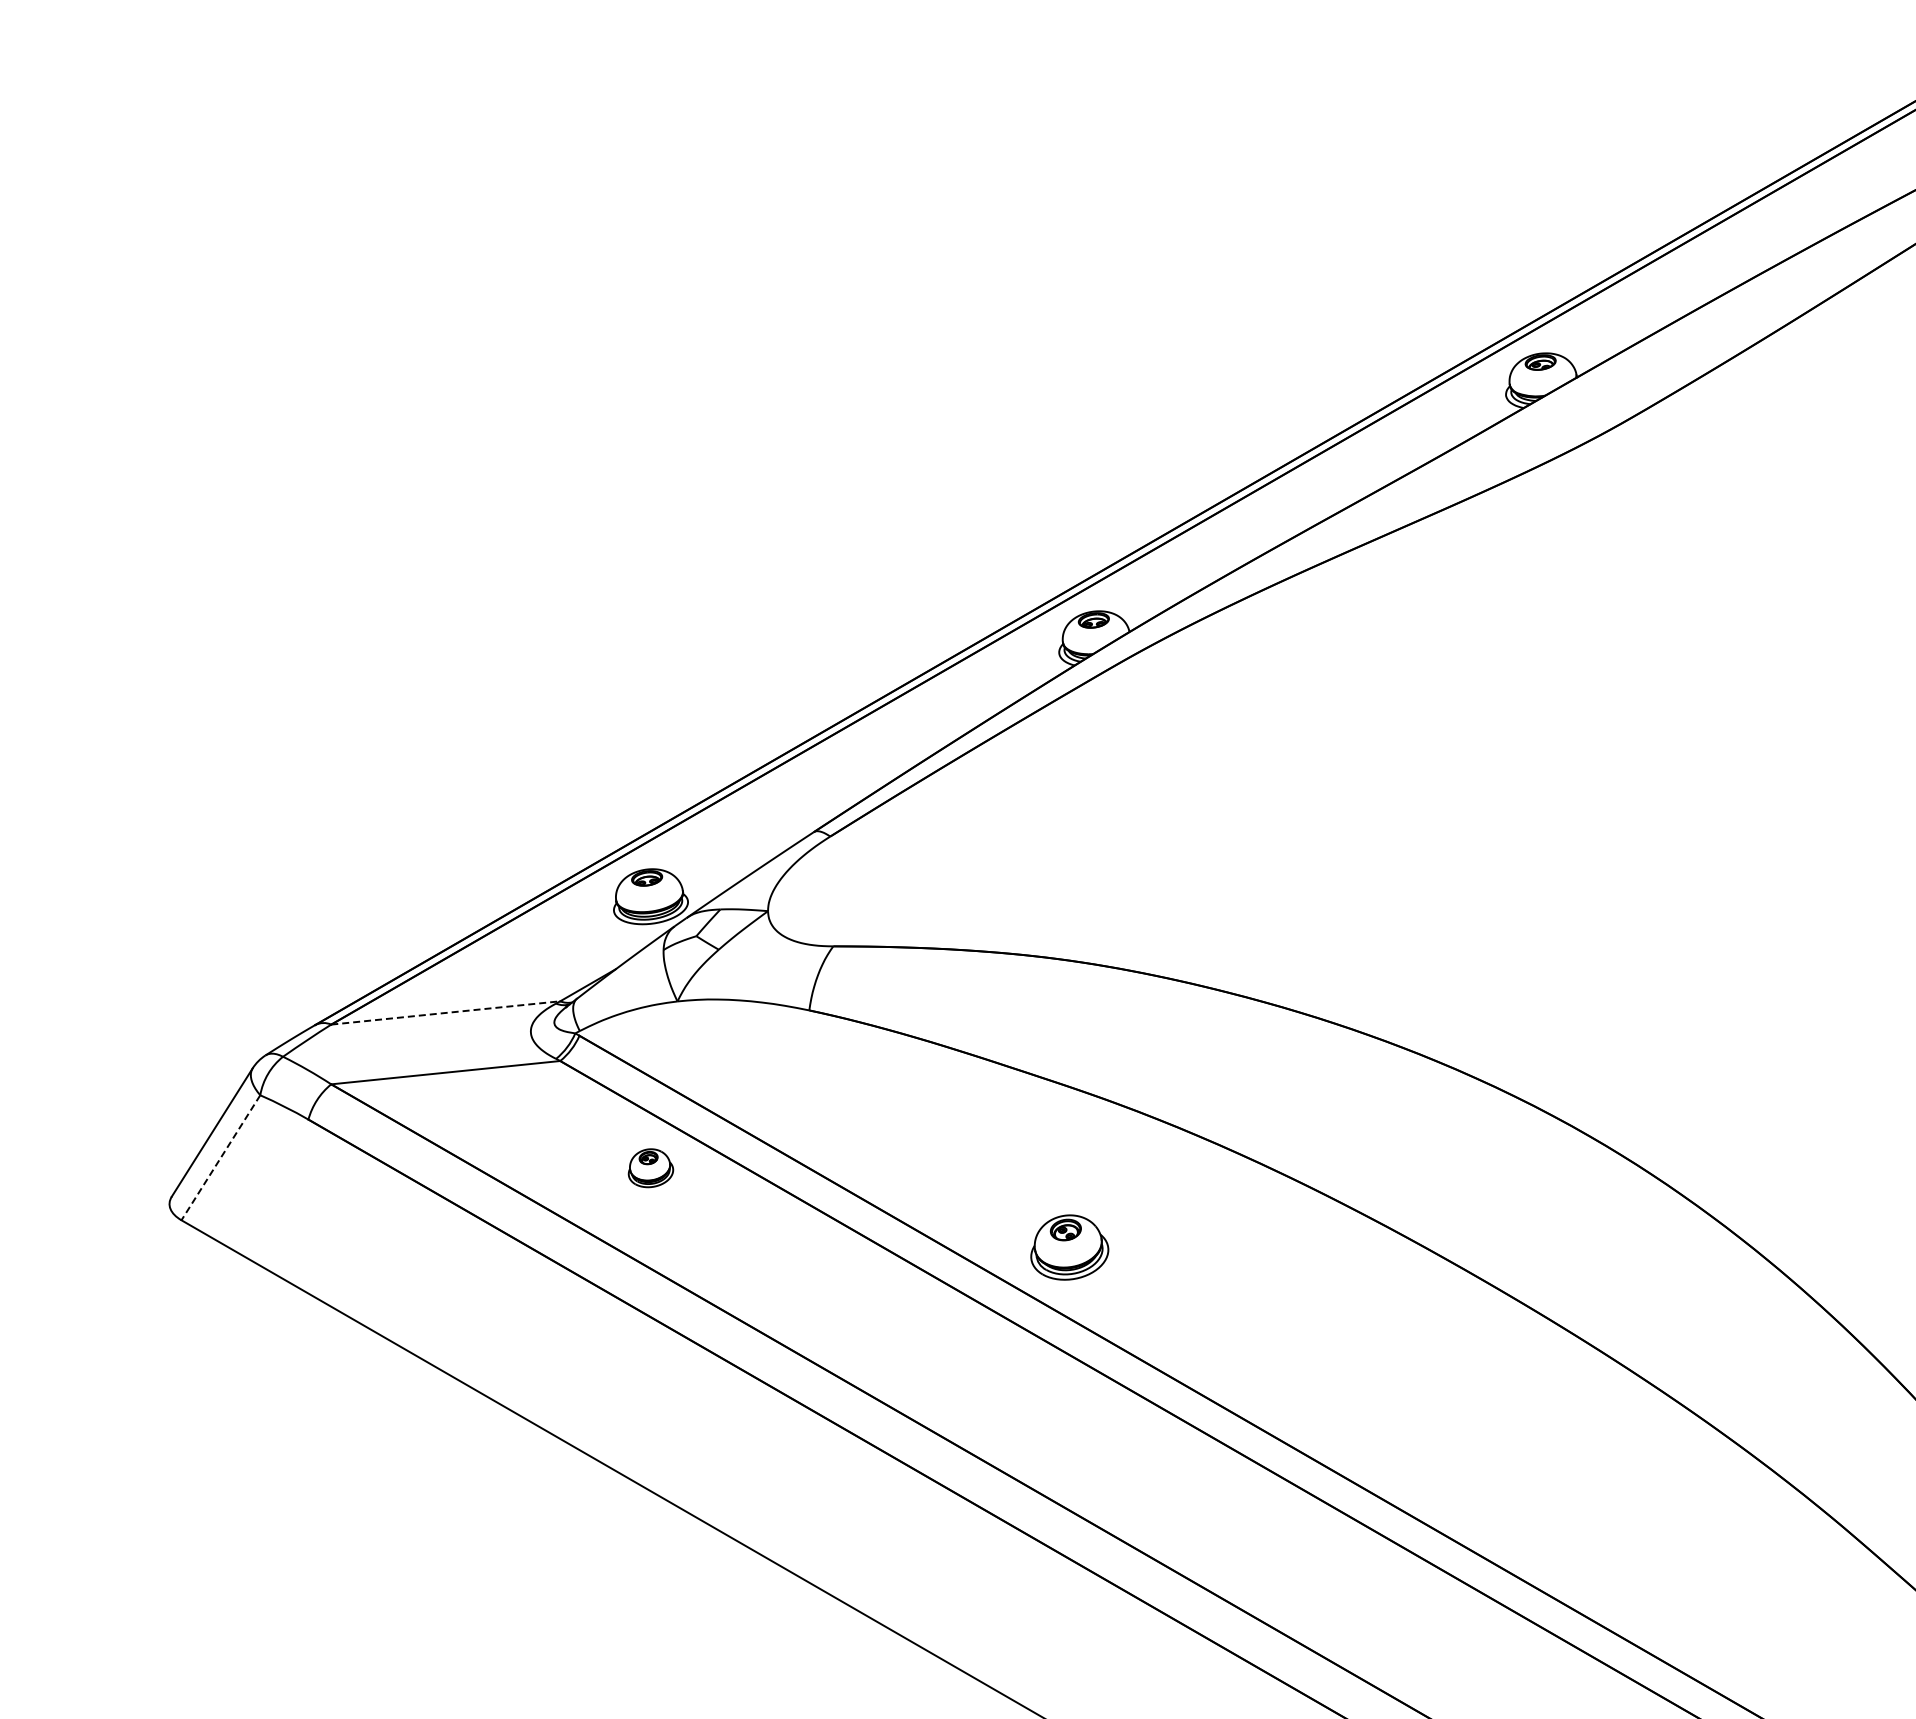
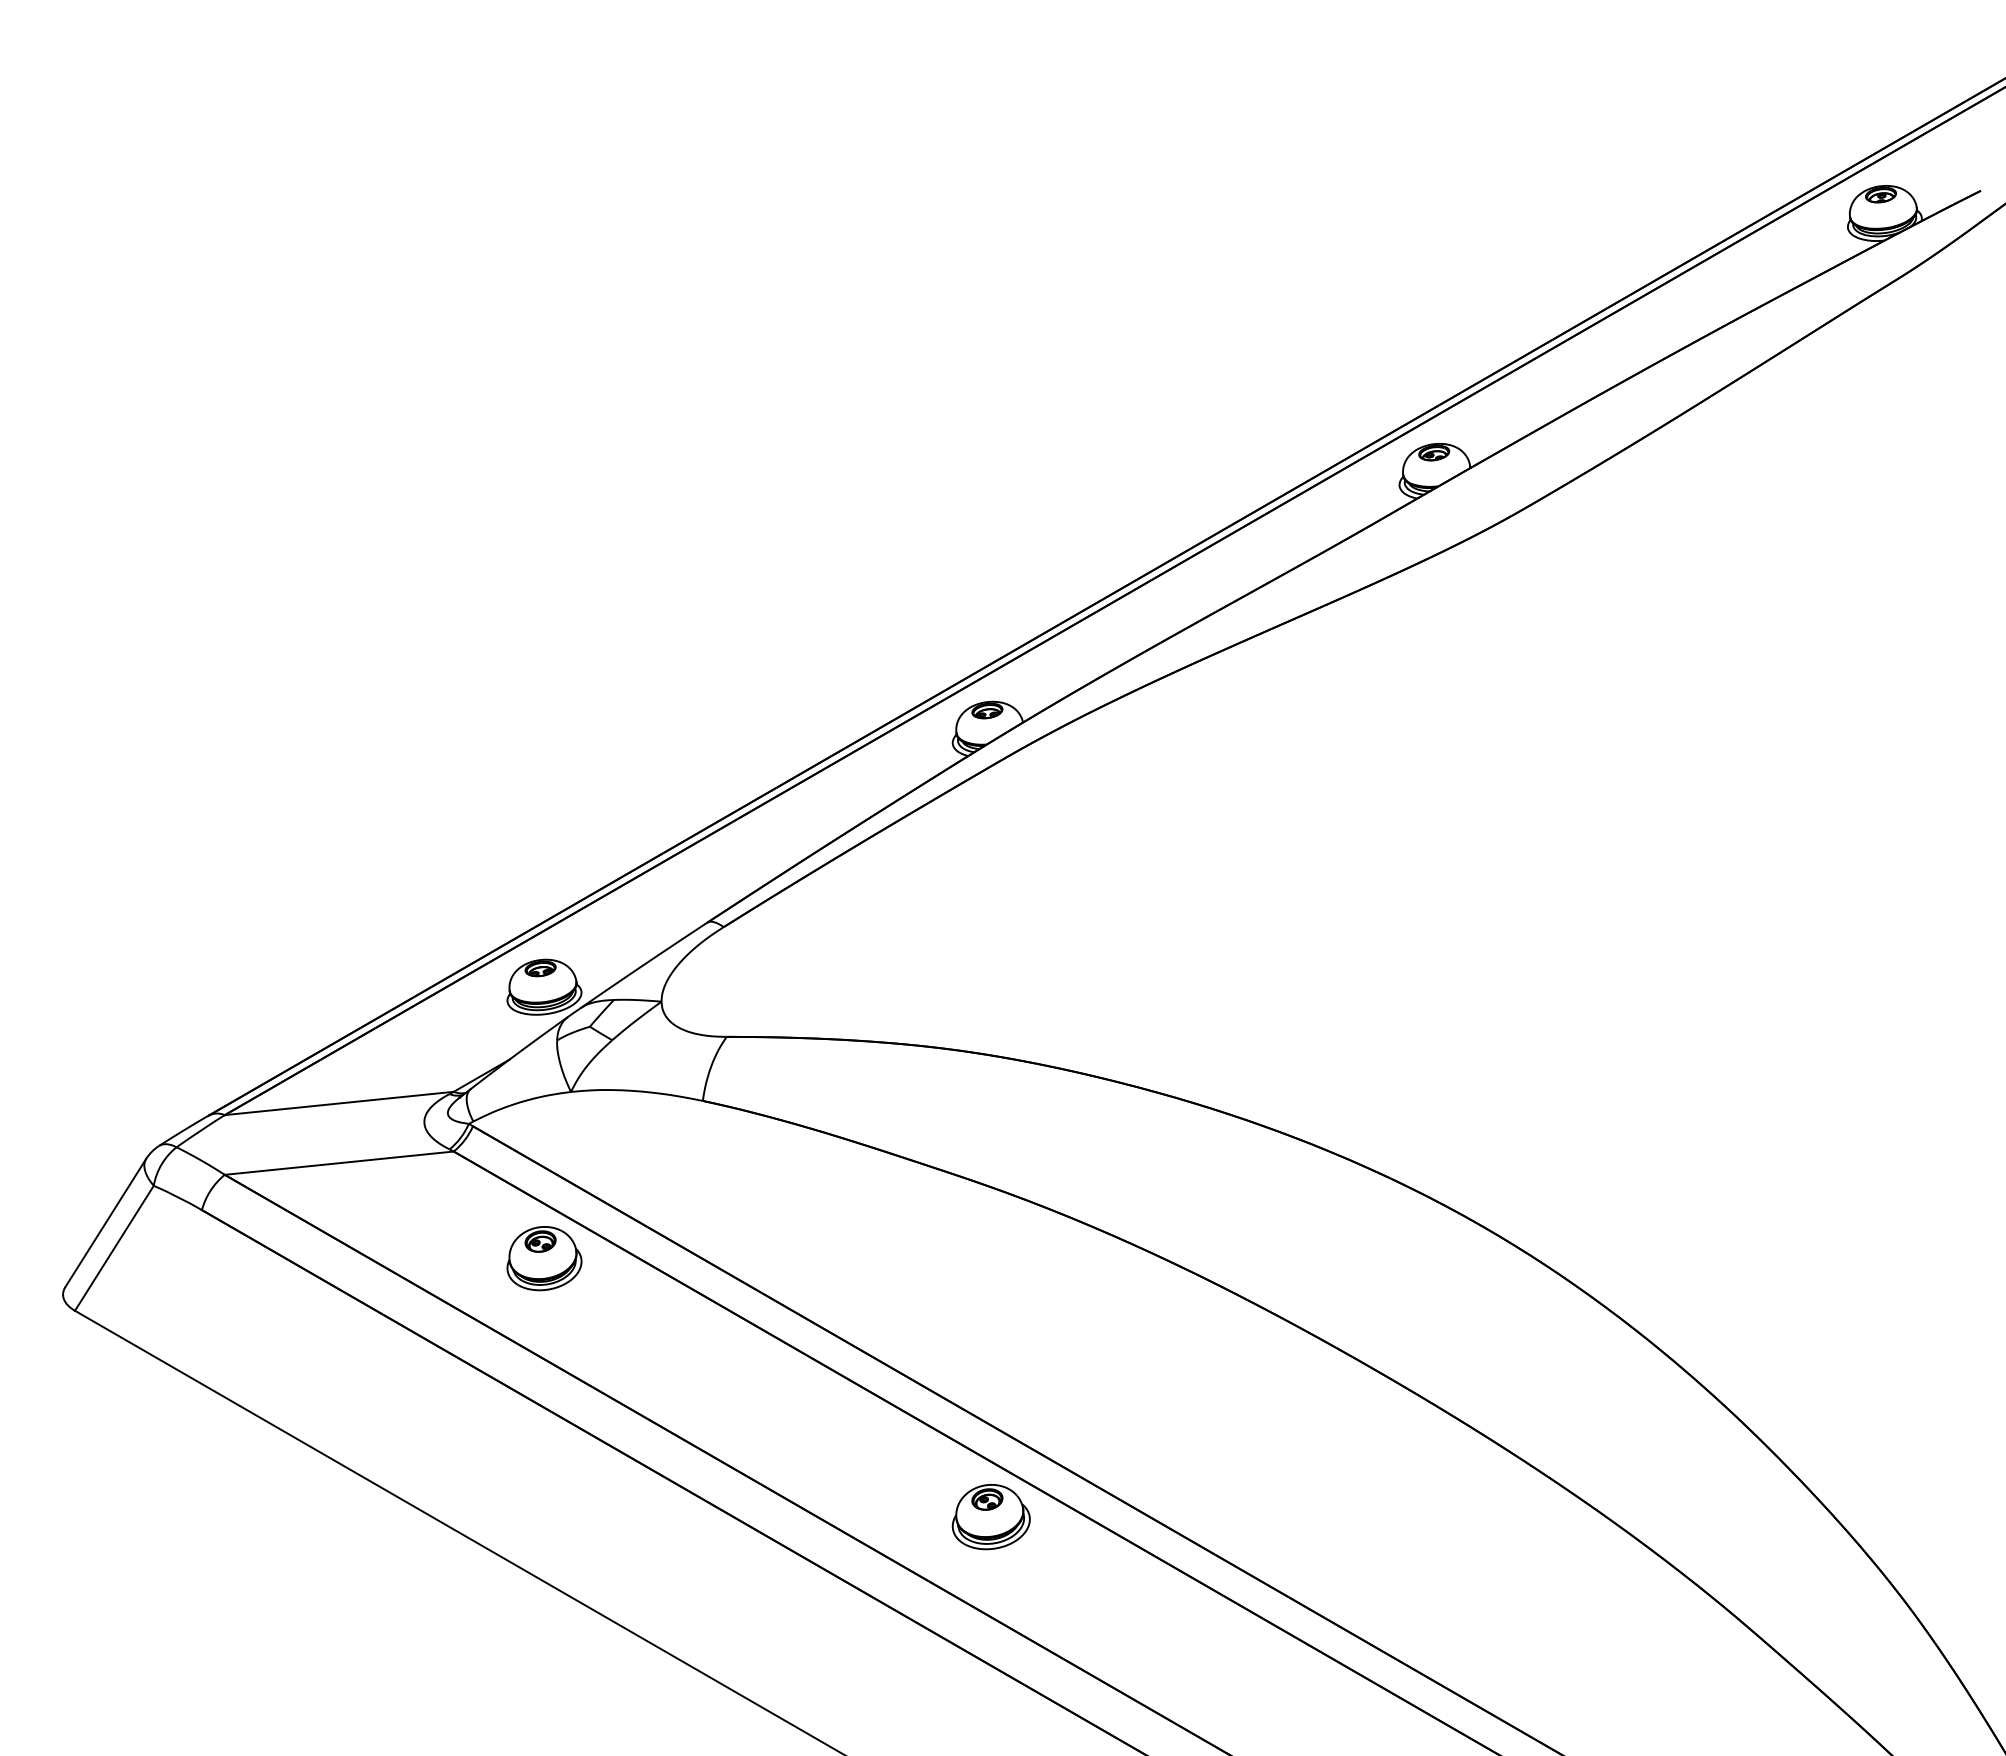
line: (445, 1012) -> (339, 1103), dashed -> solid
line: (220, 1157) -> (114, 1248), dashed -> solid
part: (650, 1167) -> (544, 1258), size x1.67
part: (1068, 1247) -> (990, 1517), moved

